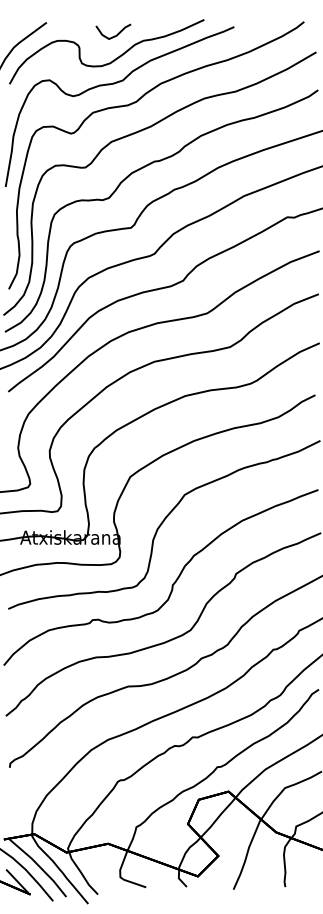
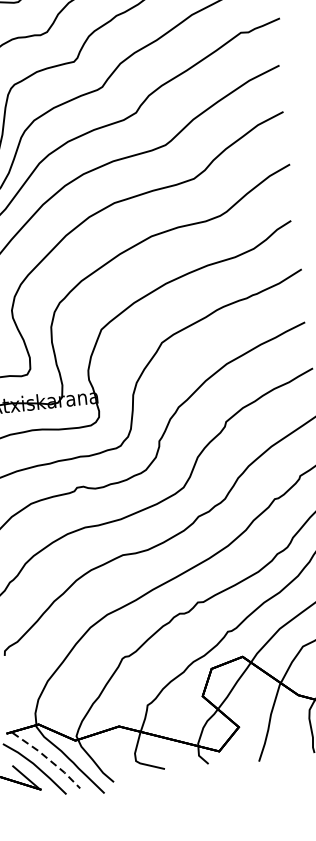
line: (39, 866) -> (47, 758), solid -> dashed

